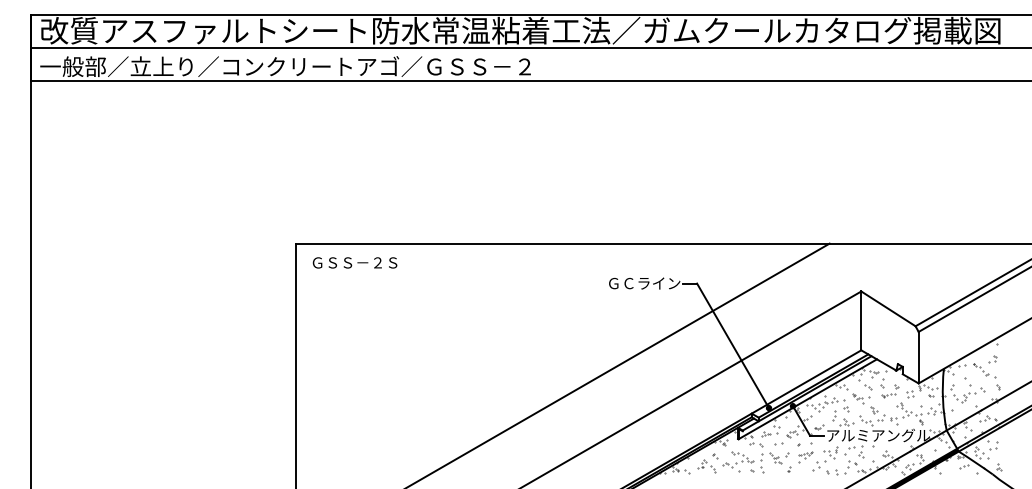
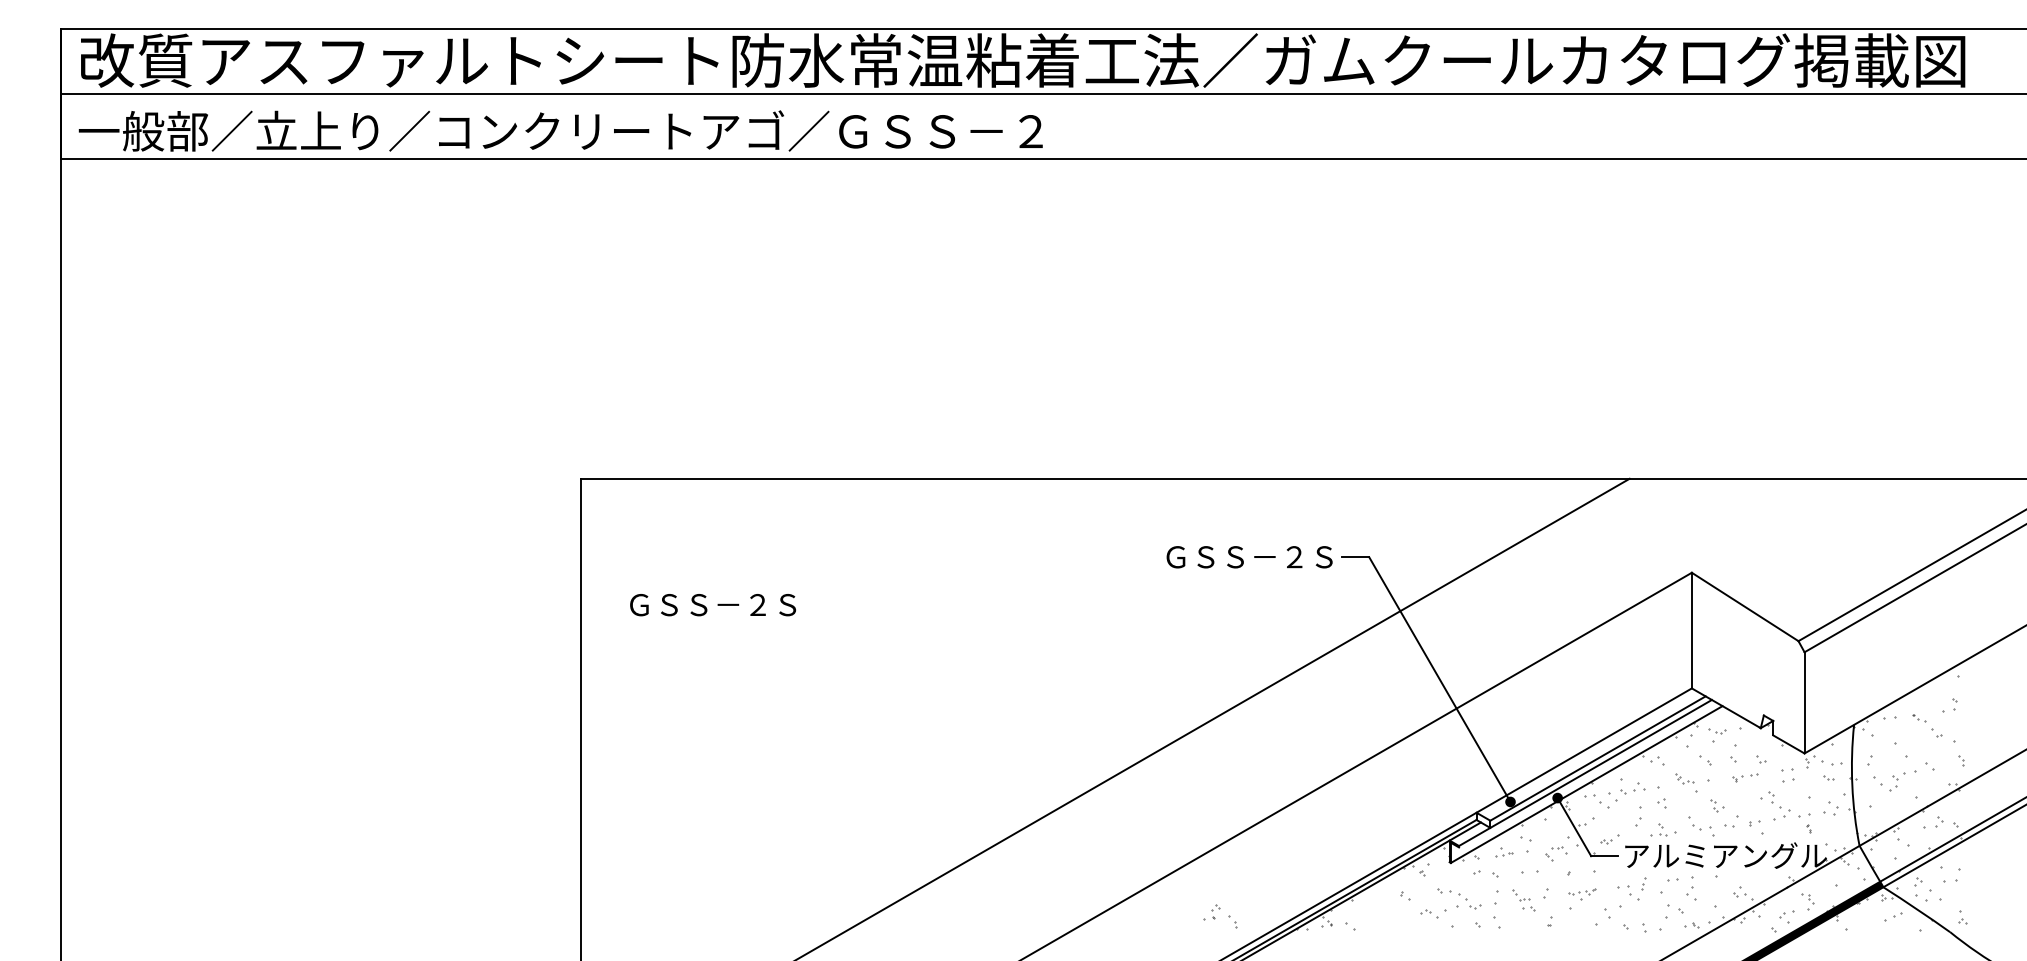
text: (354, 262) -> (711, 604), moved
text: (637, 283) -> (1252, 557), ＧＣライン -> ＧＳＳ－２Ｓ
part: (706, 466) -> (1220, 916), moved

